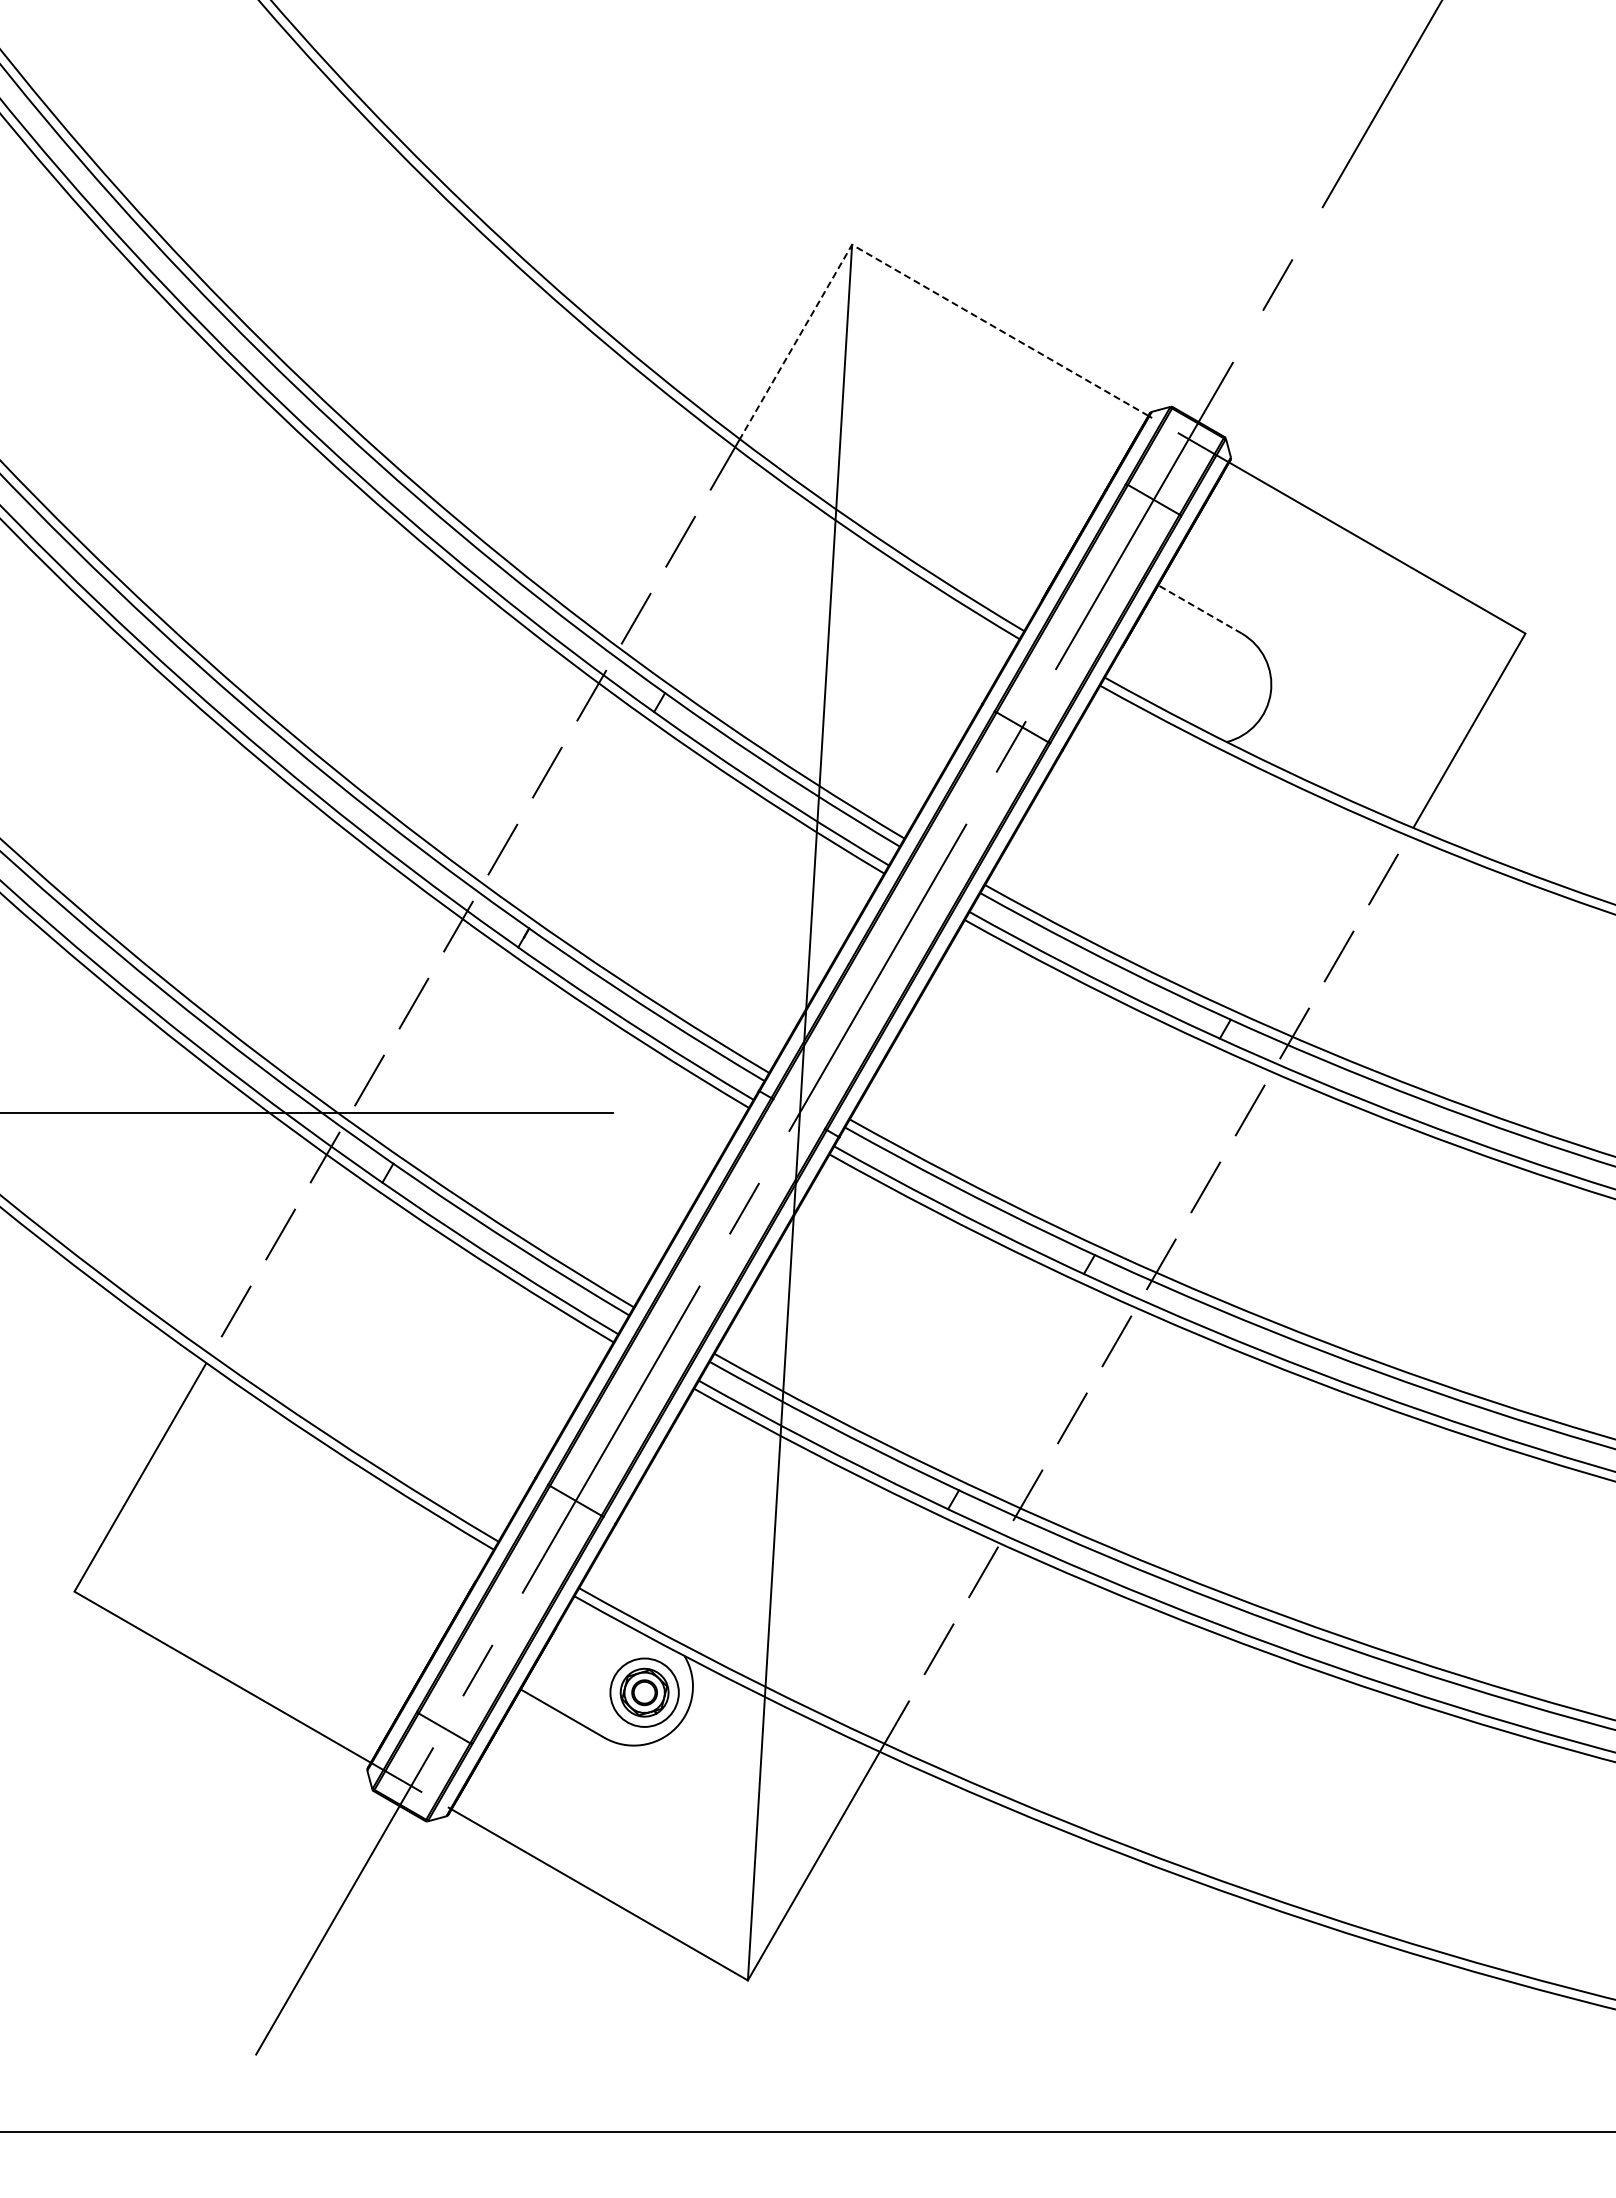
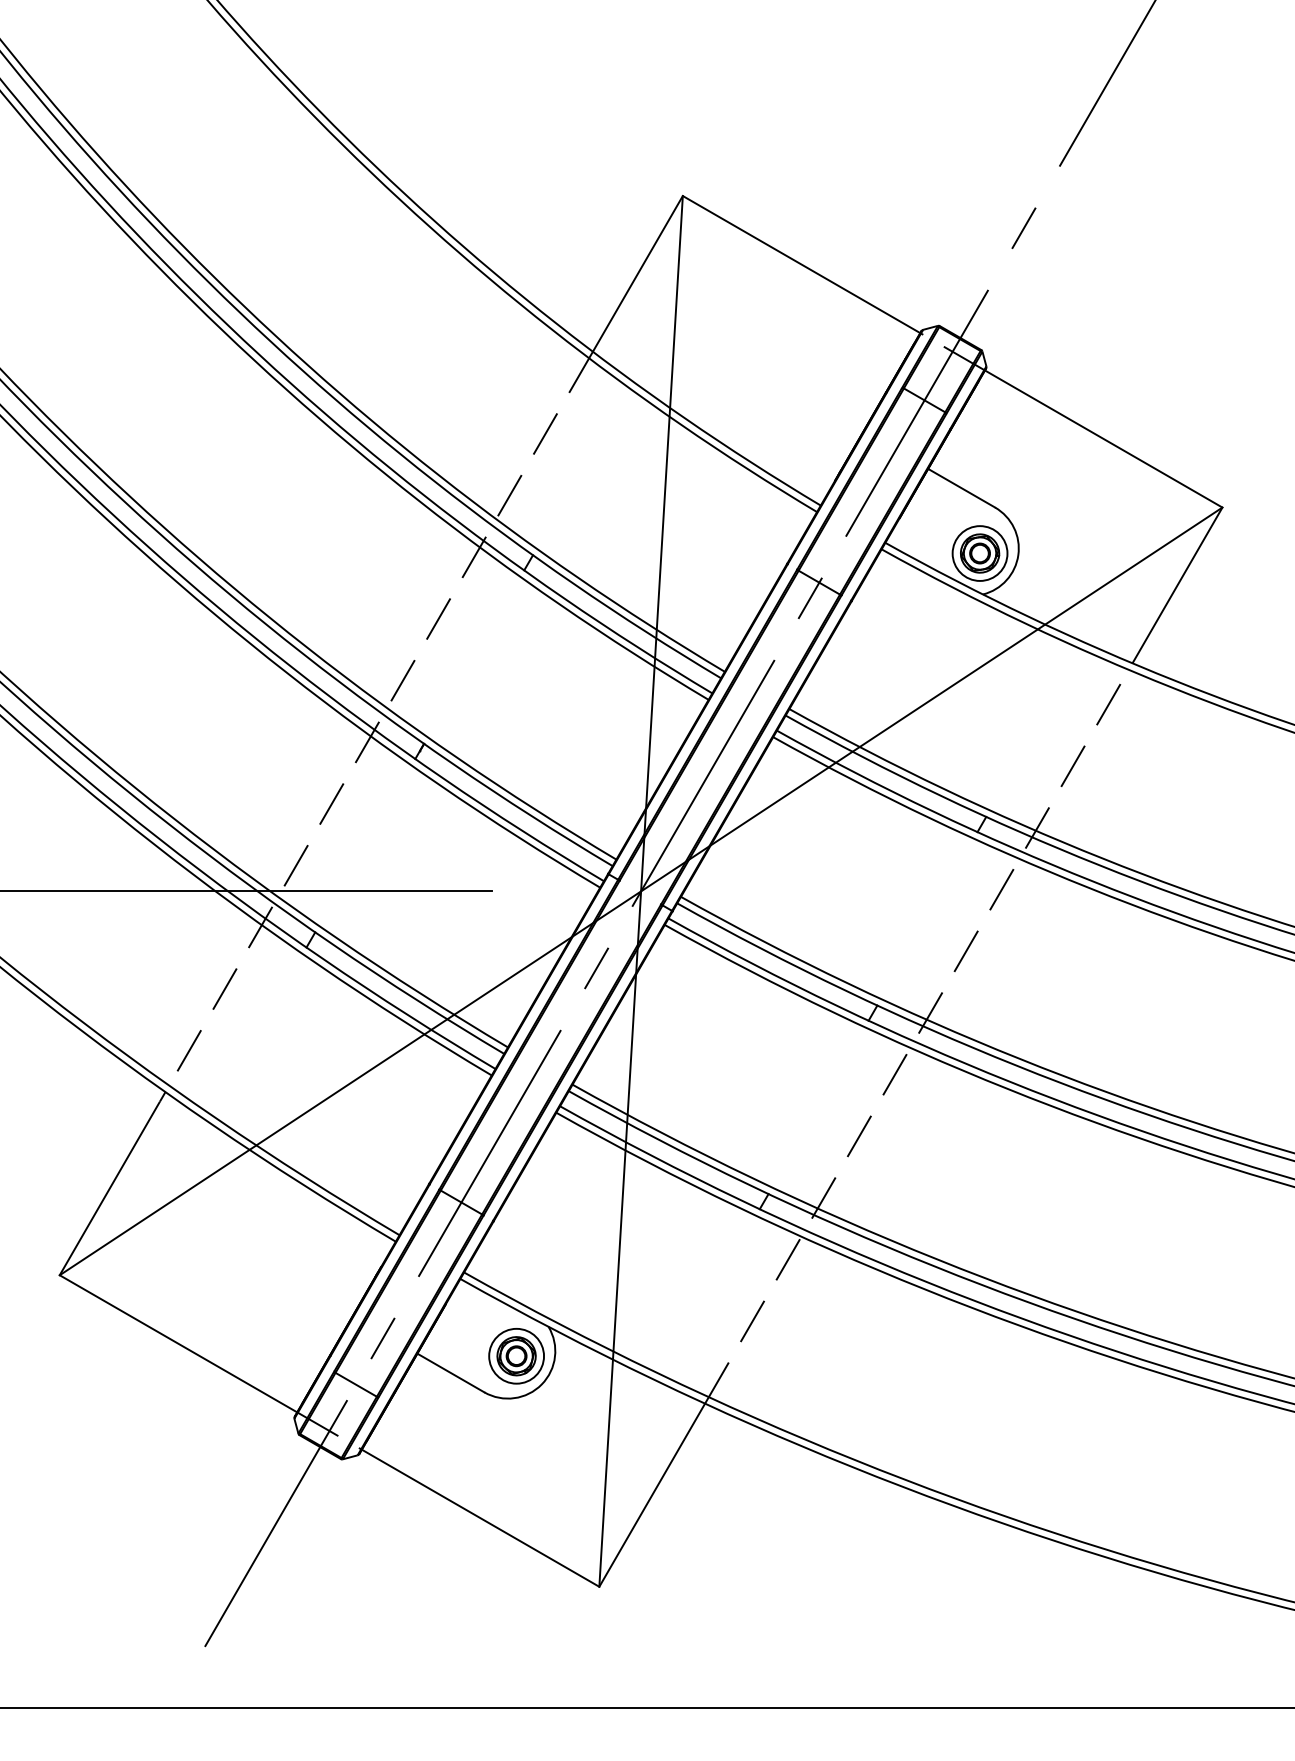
line: (902, 273) -> (723, 219), dashed -> solid
line: (1199, 609) -> (961, 488), dashed -> solid
part: (1222, 690) -> (979, 553), added
line: (799, 1112) -> (640, 891), added

